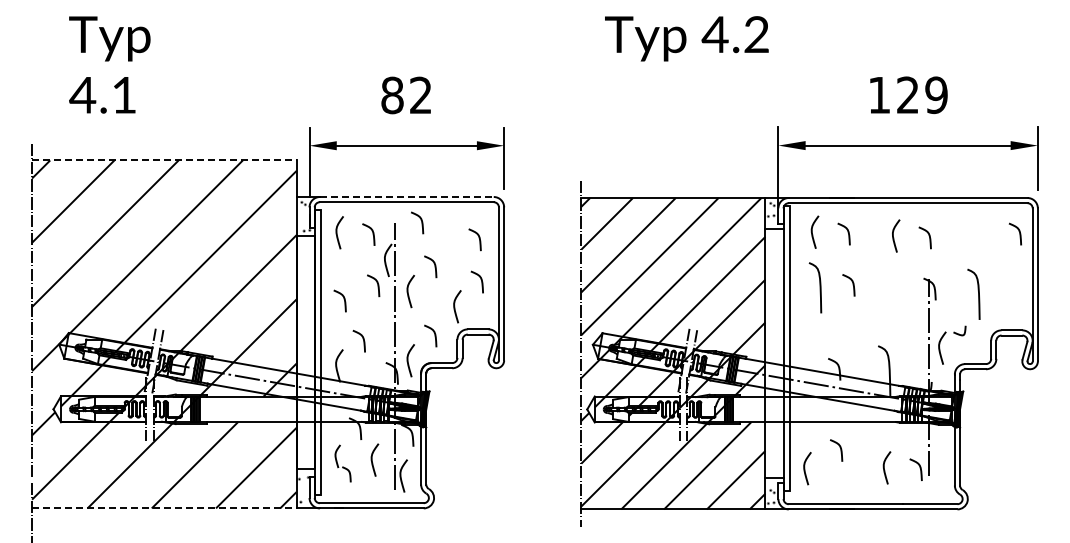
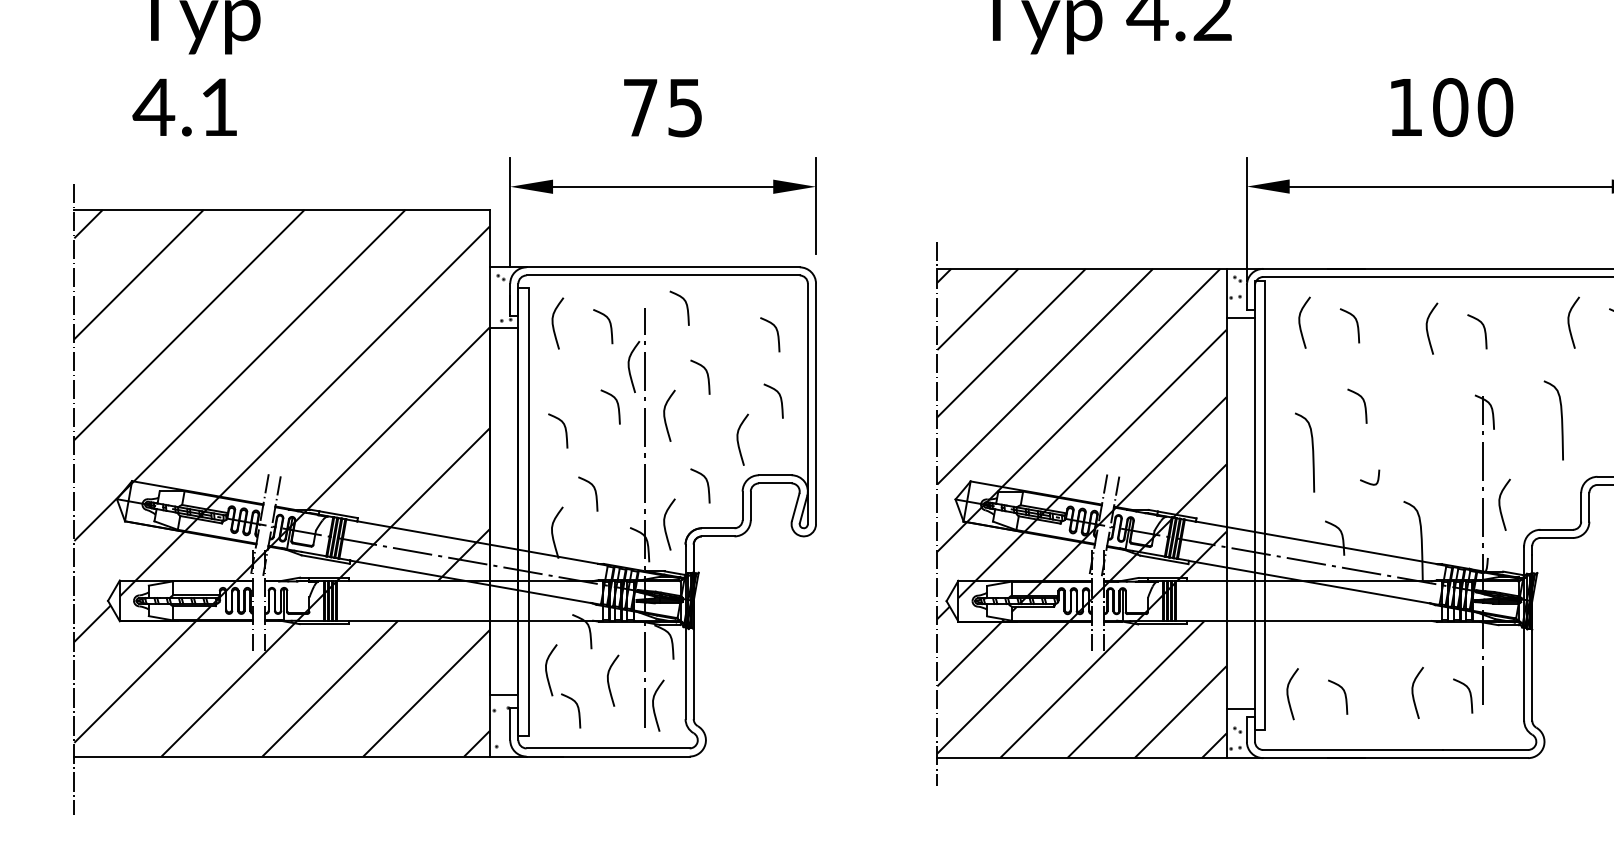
text: (406, 95) -> (662, 107), 82 -> 75
text: (921, 95) -> (1471, 107), 129 -> 100
line: (164, 160) -> (282, 209), dashed -> solid
line: (406, 197) -> (662, 268), dashed -> solid
curve: (984, 232) -> (1570, 323), added
curve: (819, 287) -> (1311, 451), moved
curve: (959, 333) -> (1369, 481), moved
curve: (840, 450) -> (1344, 697), moved
part: (342, 463) -> (562, 686), size x1.43
line: (164, 508) -> (282, 756), dashed -> solid

